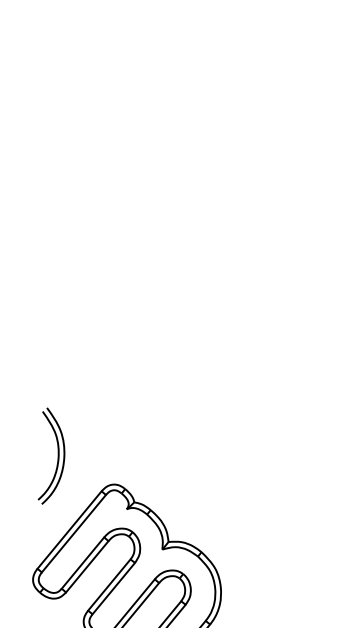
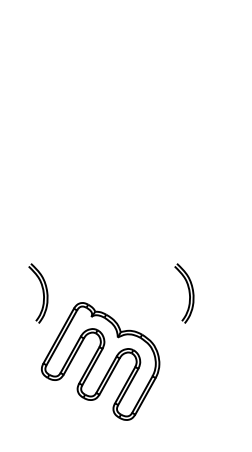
part: (280, 499) -> (184, 293), added

